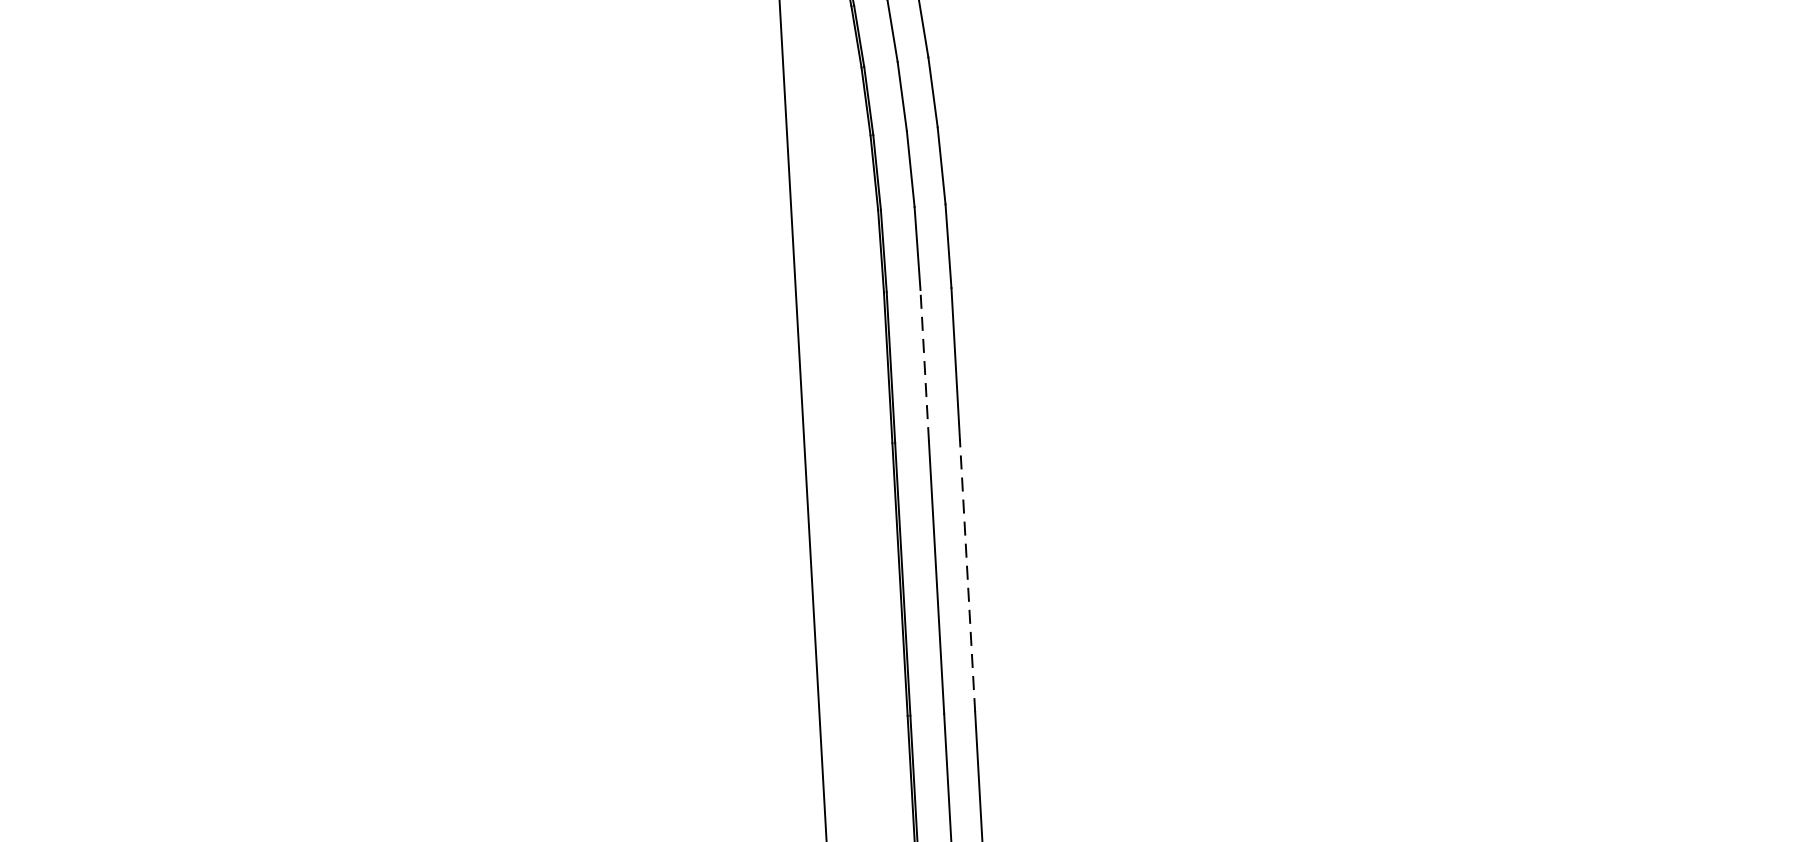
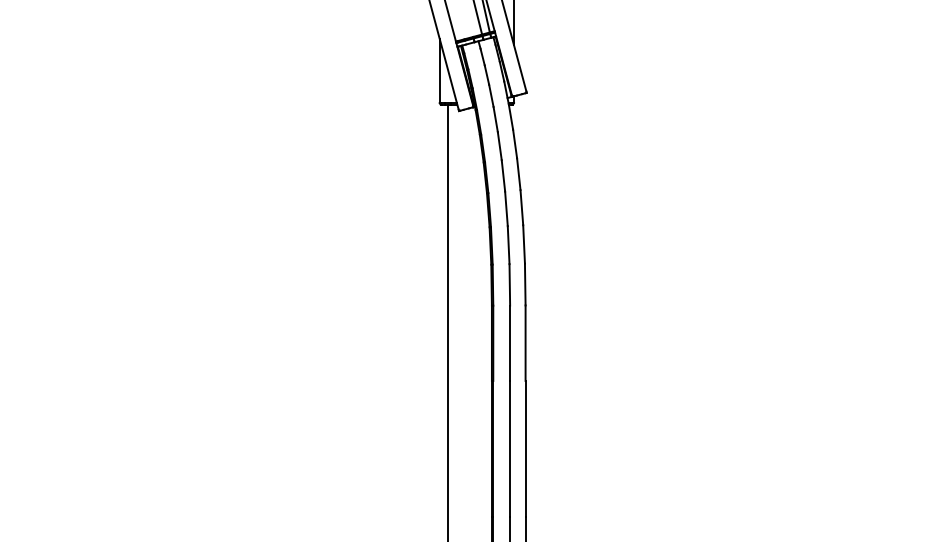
line: (925, 366) -> (510, 343), dashed -> solid
line: (967, 574) -> (525, 448), dashed -> solid

